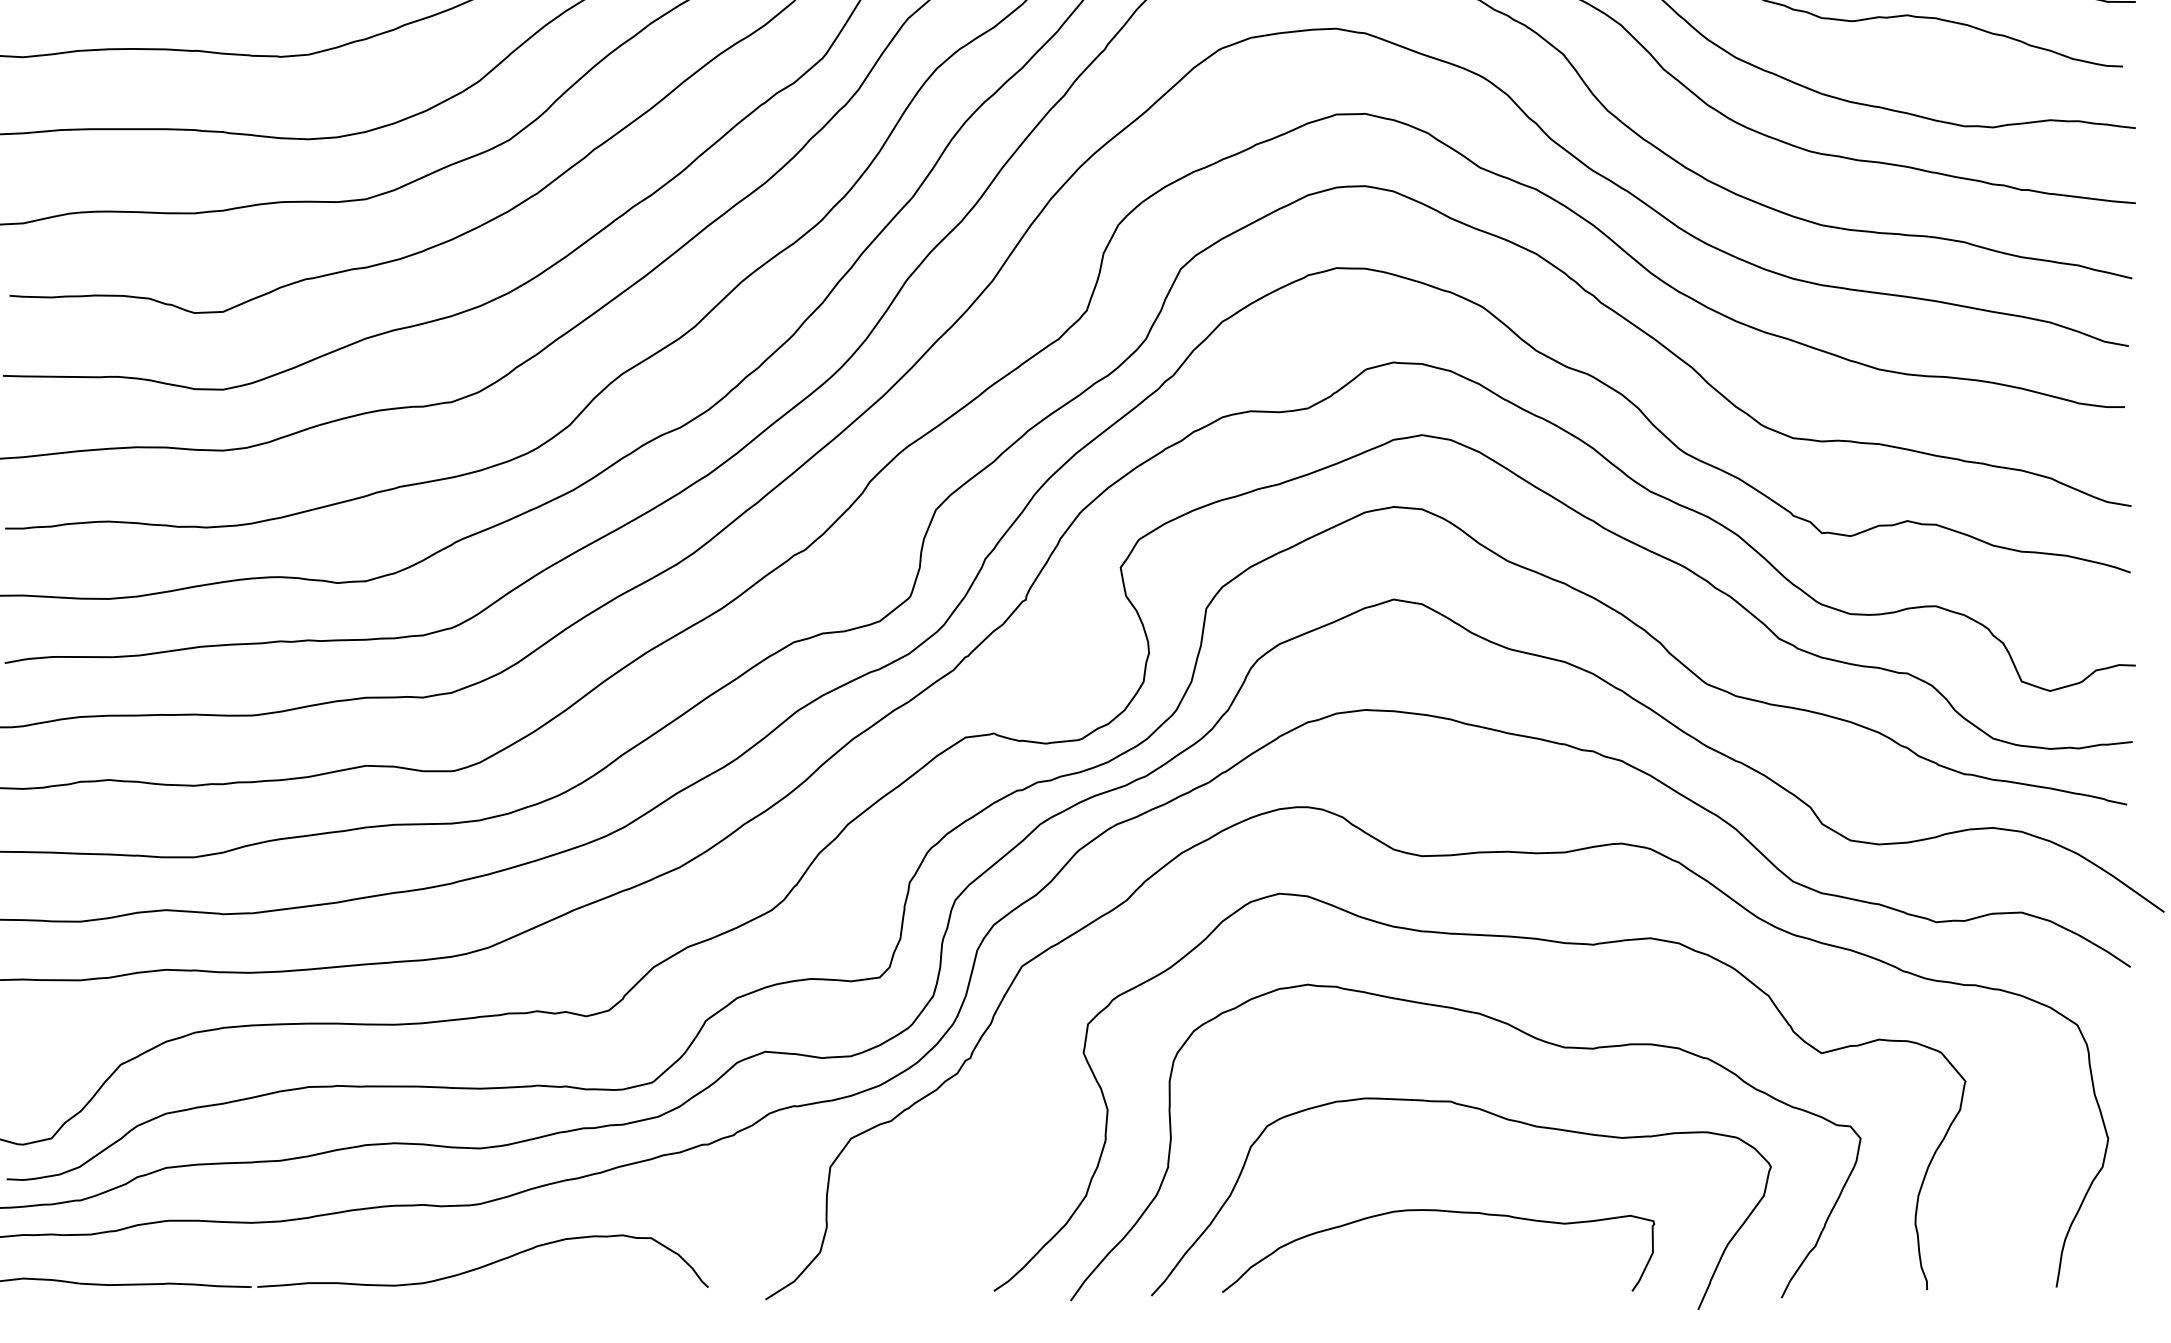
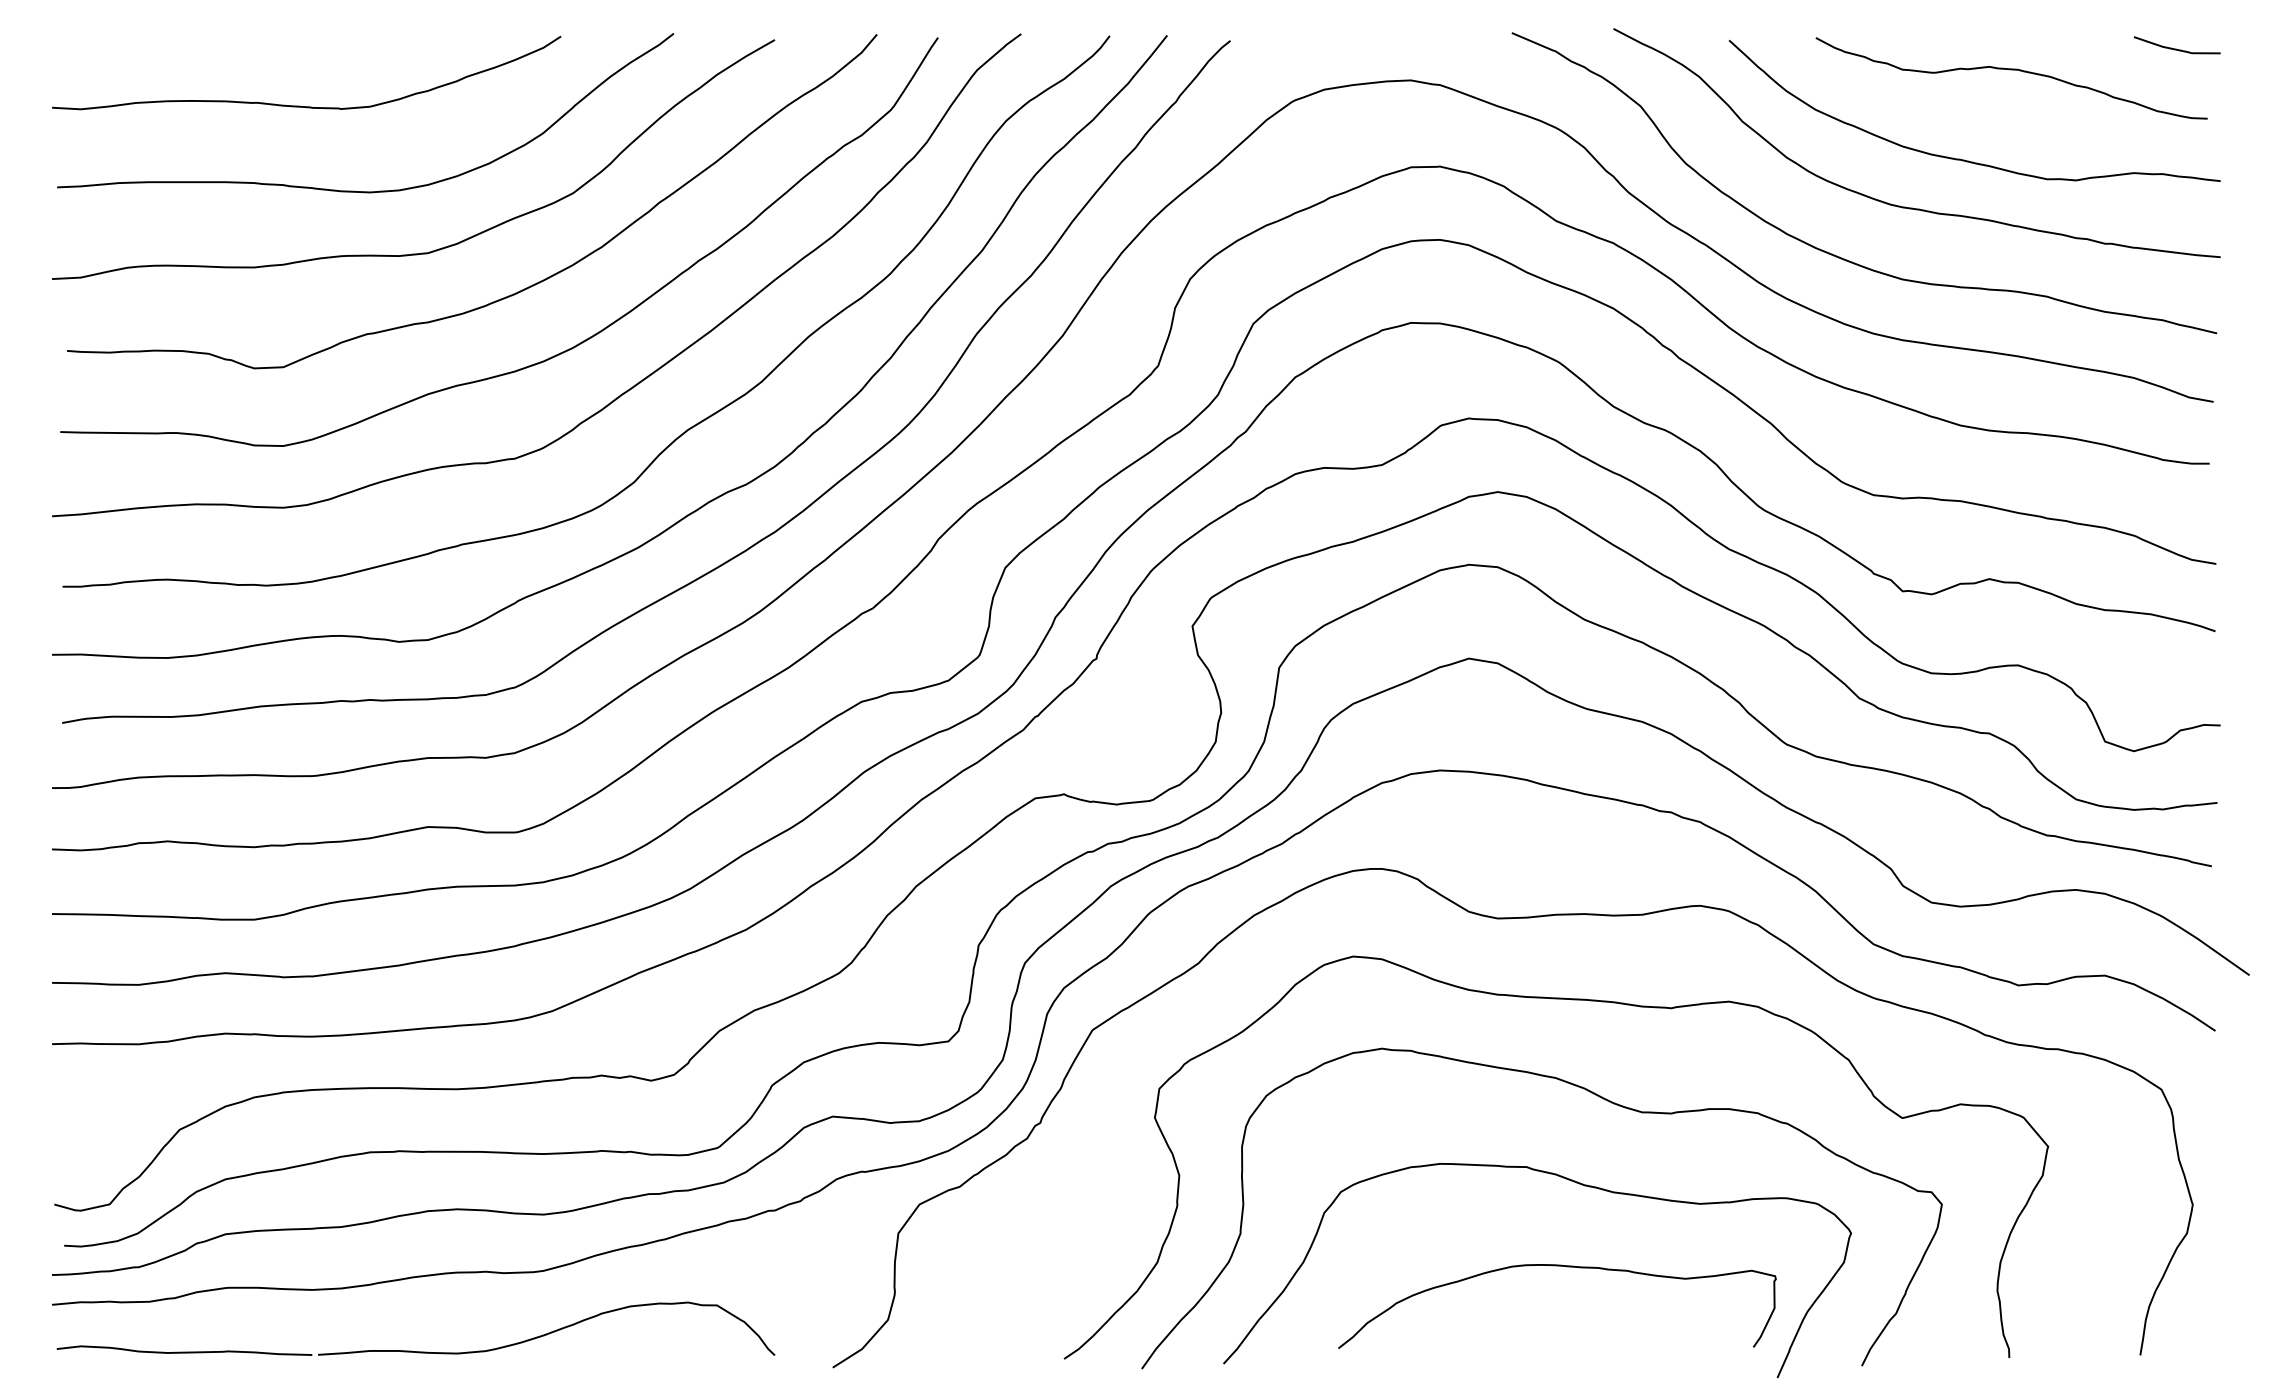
curve: (1438, 1211) -> (1557, 1266), moved

